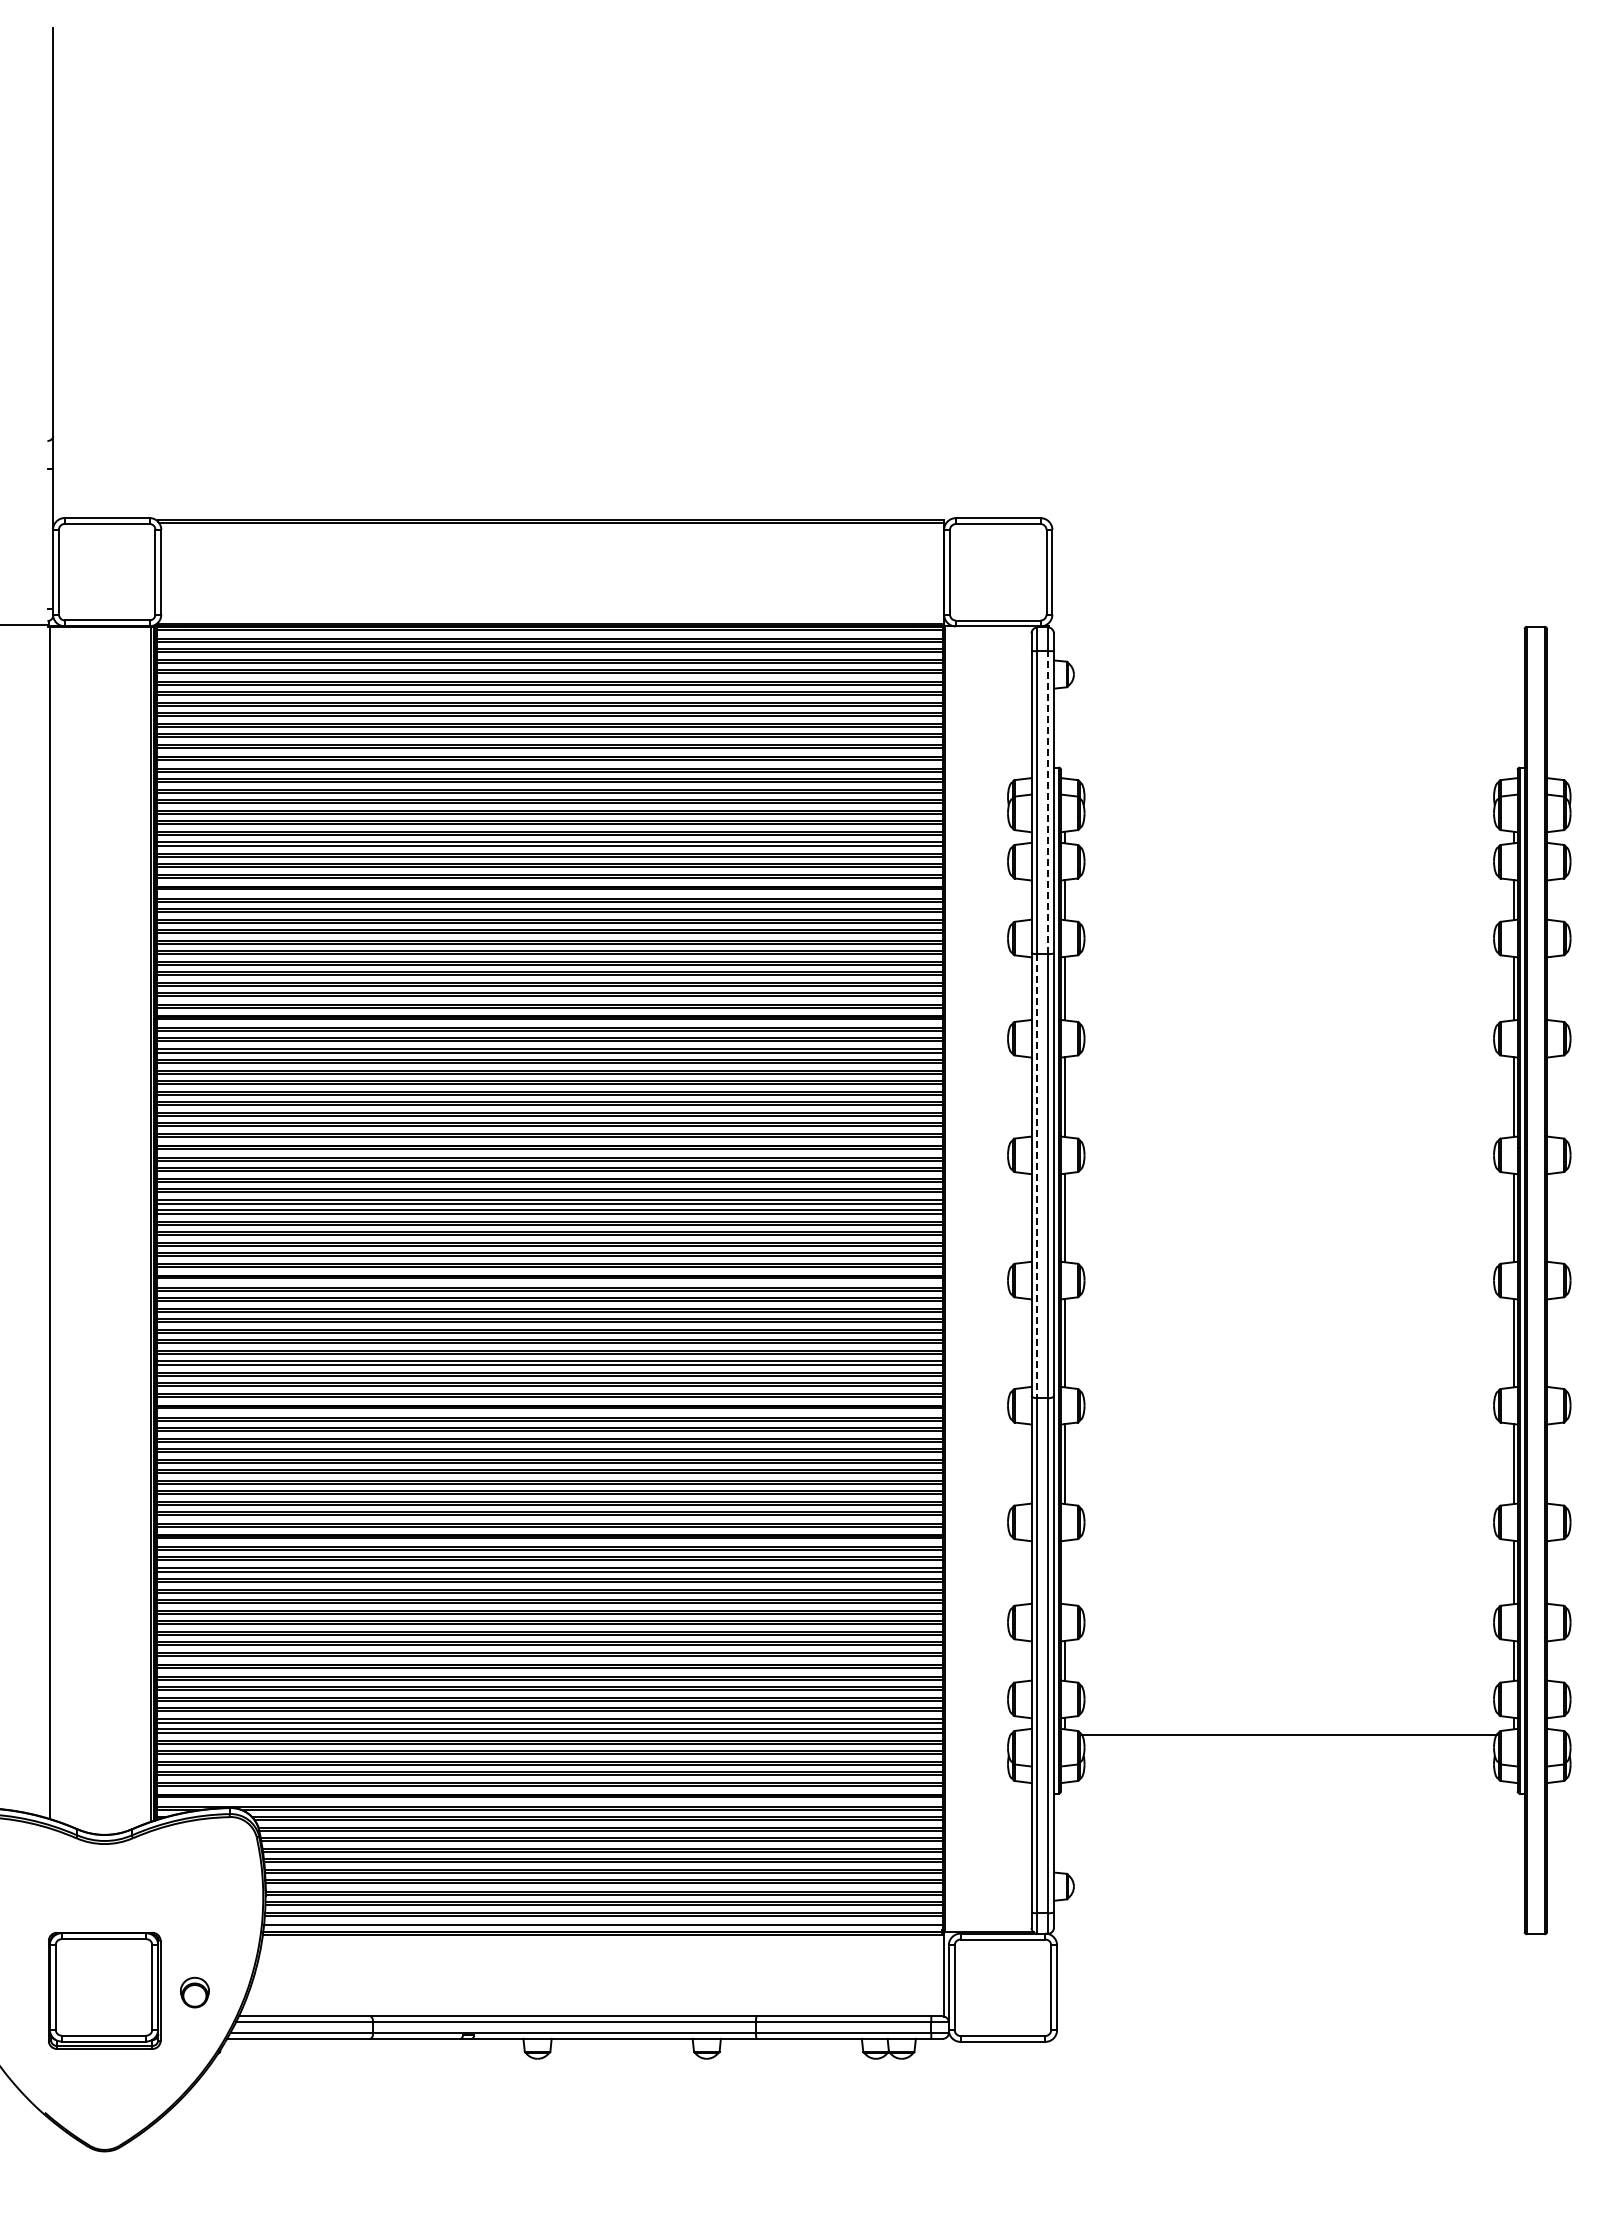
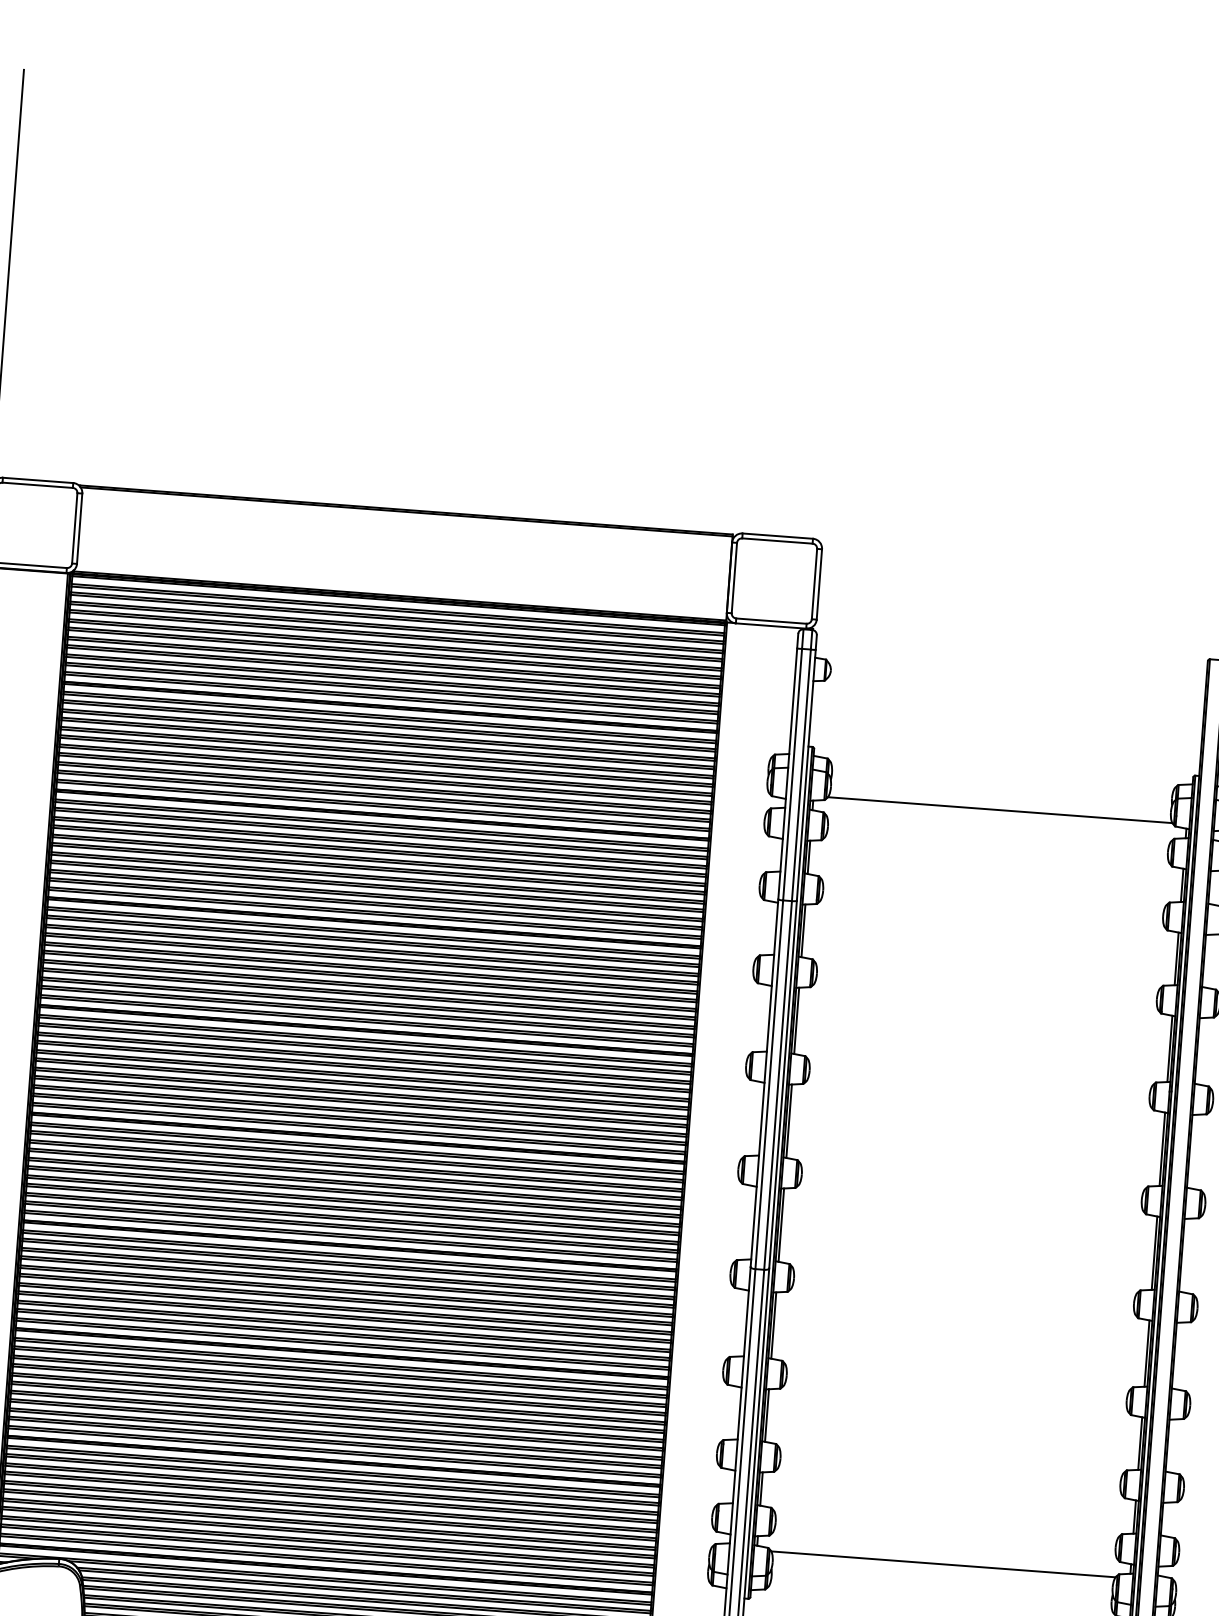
line: (1048, 802) -> (801, 775), dashed -> solid
line: (1288, 826) -> (999, 810), added
line: (1037, 1176) -> (769, 1085), dashed -> solid
line: (1064, 1572) -> (766, 1415), added

